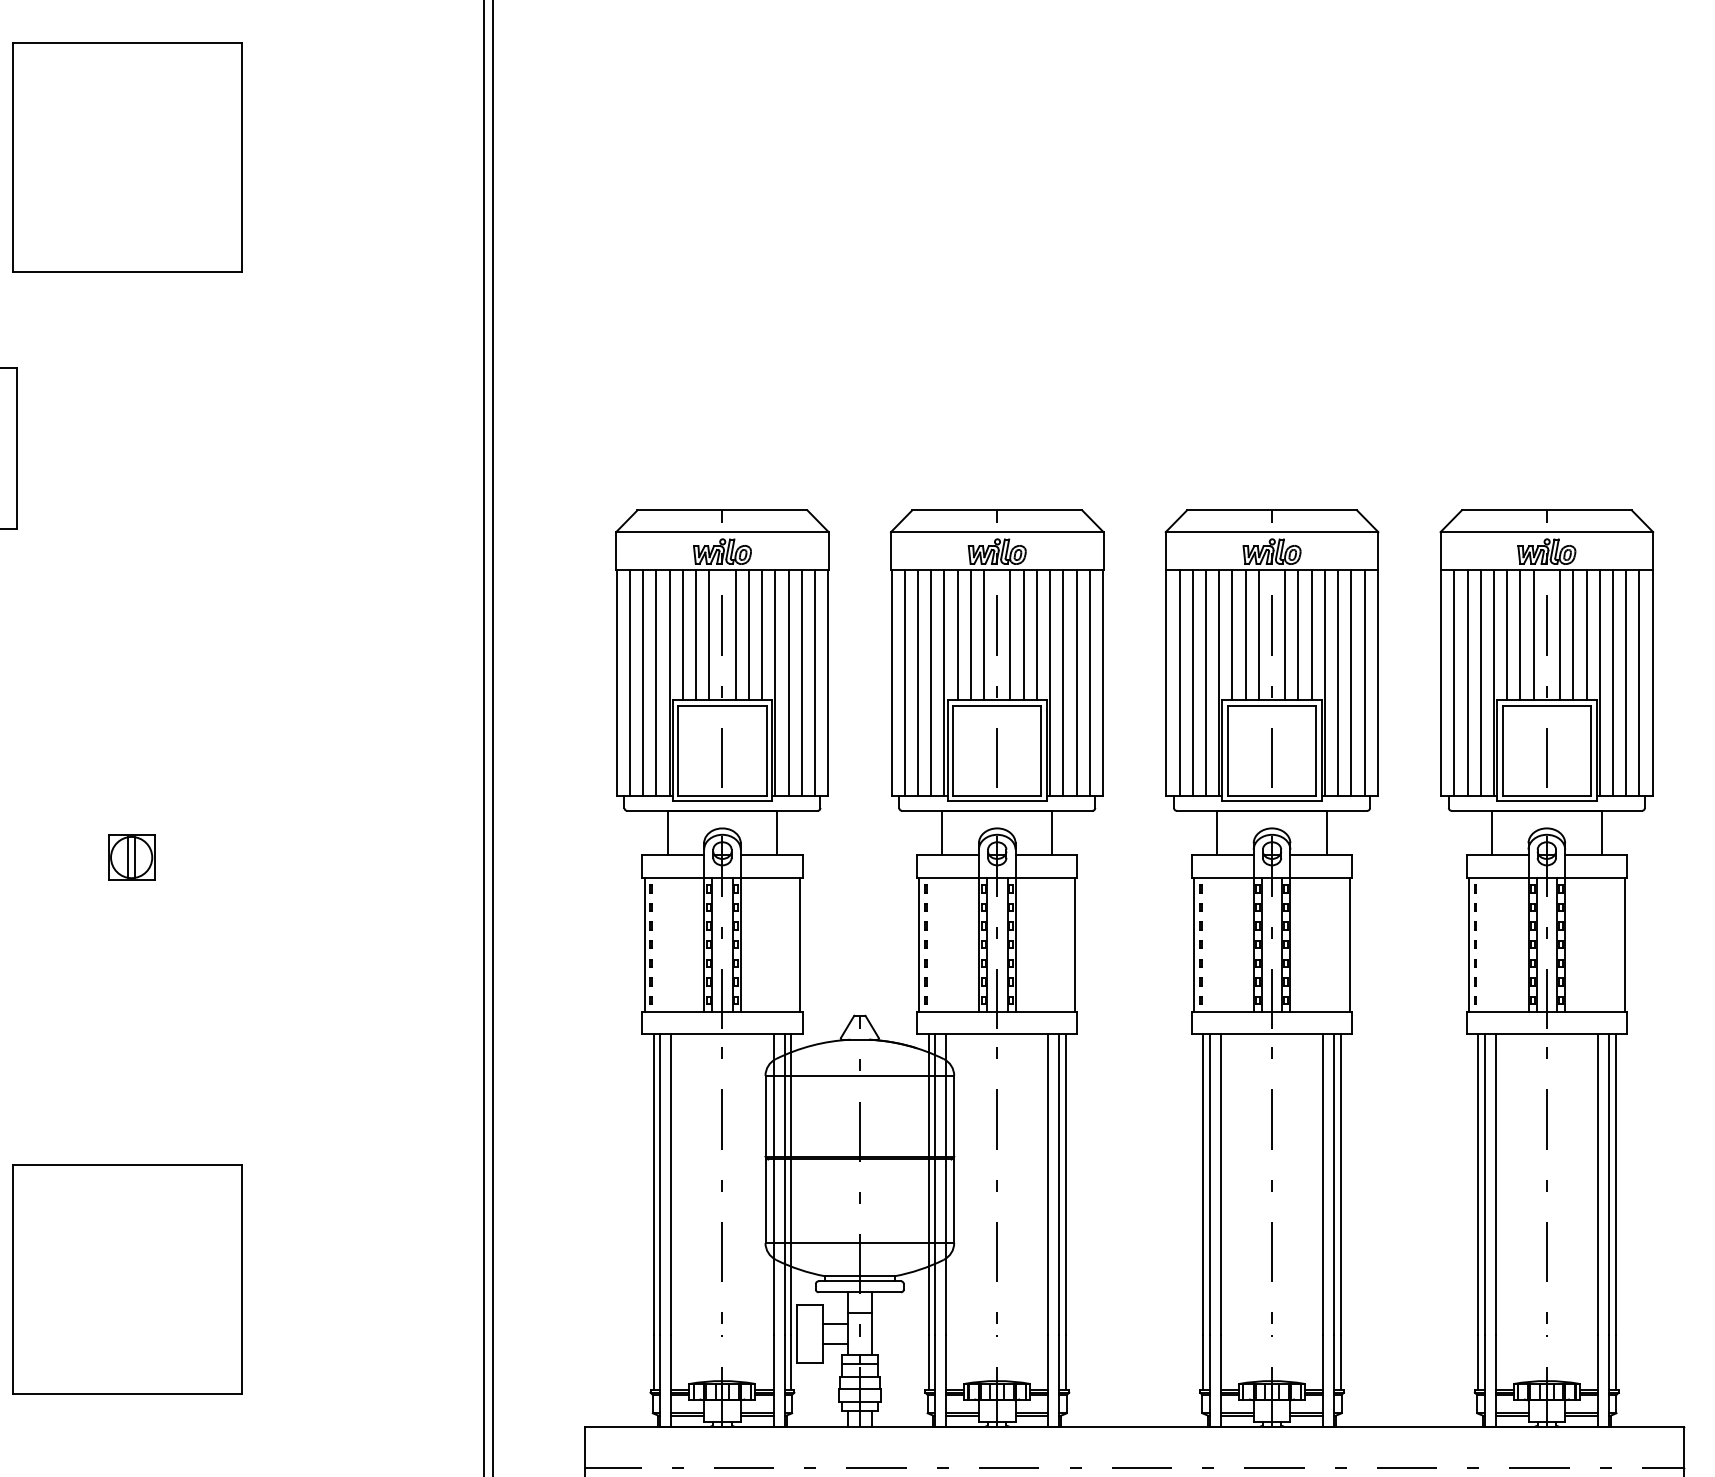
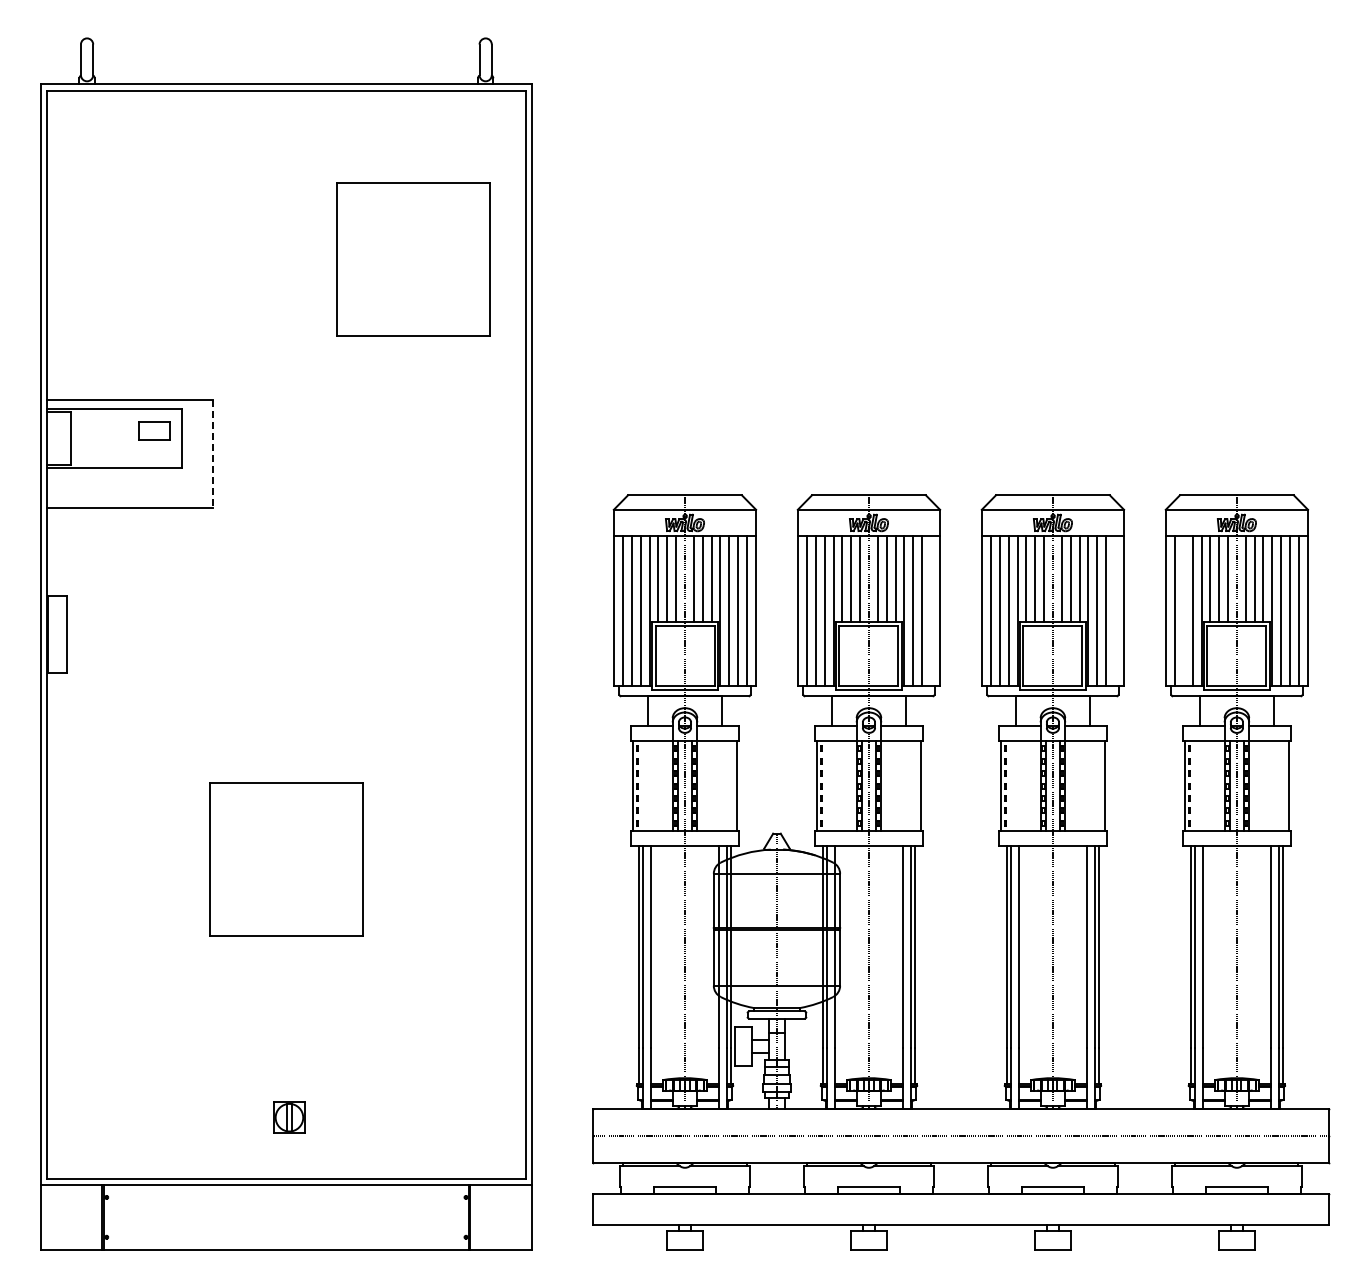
part: (127, 158) -> (413, 259), moved
line: (16, 447) -> (212, 453), solid -> dashed
line: (1089, 682) -> (930, 610), removed
line: (1364, 682) -> (1114, 610), removed
line: (1467, 682) -> (1183, 610), removed
part: (131, 857) -> (289, 1117), moved
part: (127, 1279) -> (286, 859), moved

